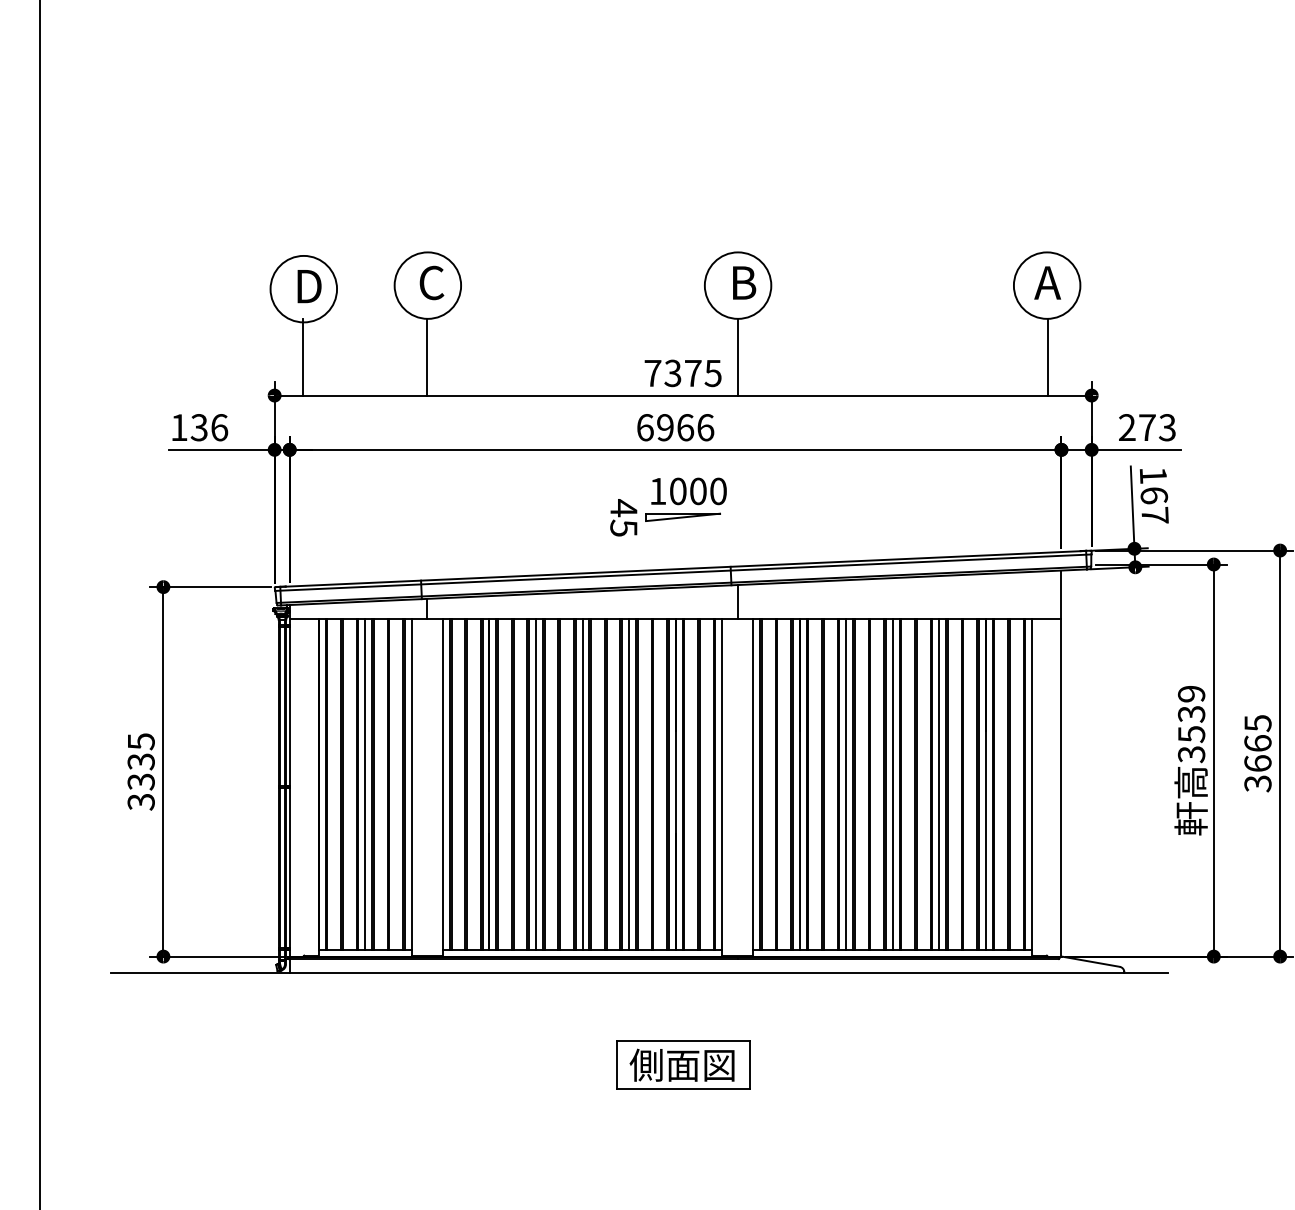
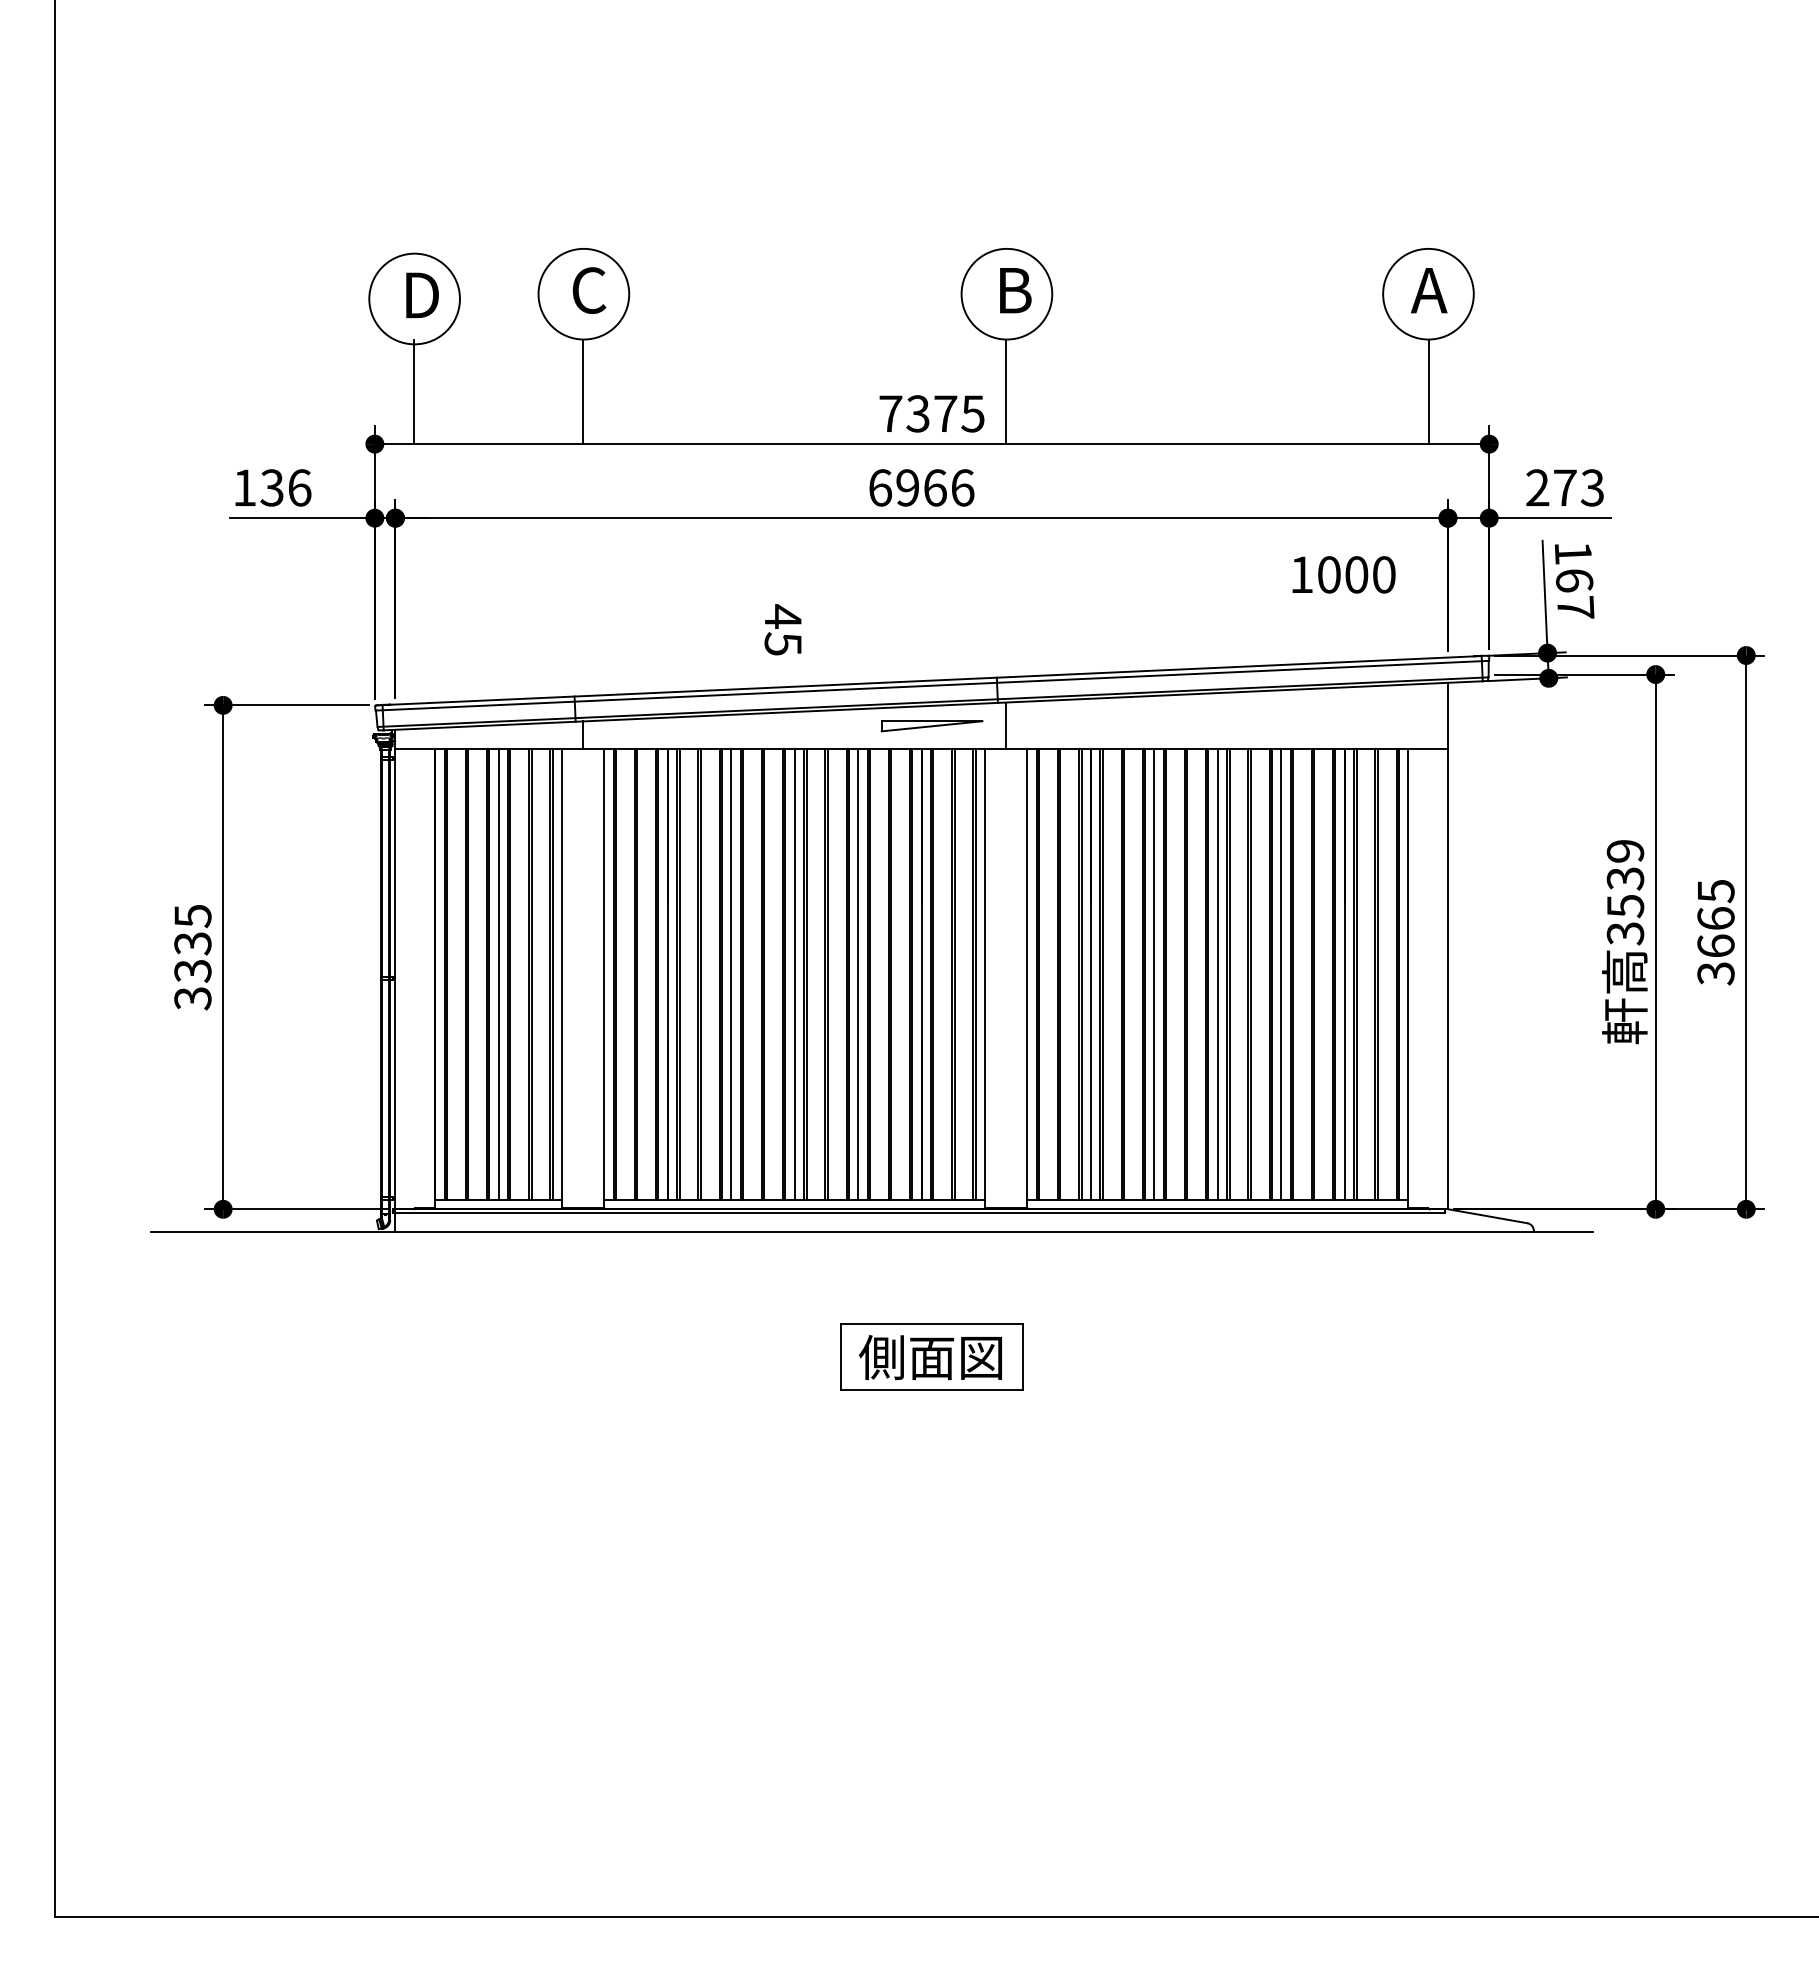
text: (688, 491) -> (1343, 574), moved
text: (623, 517) -> (782, 629), moved
part: (682, 517) -> (931, 726), moved

